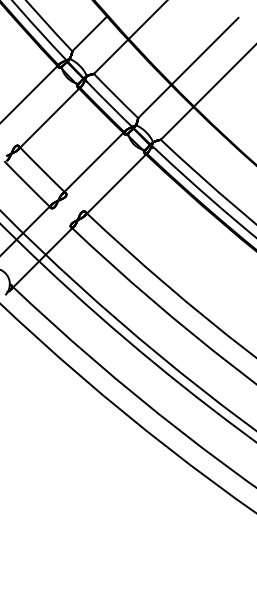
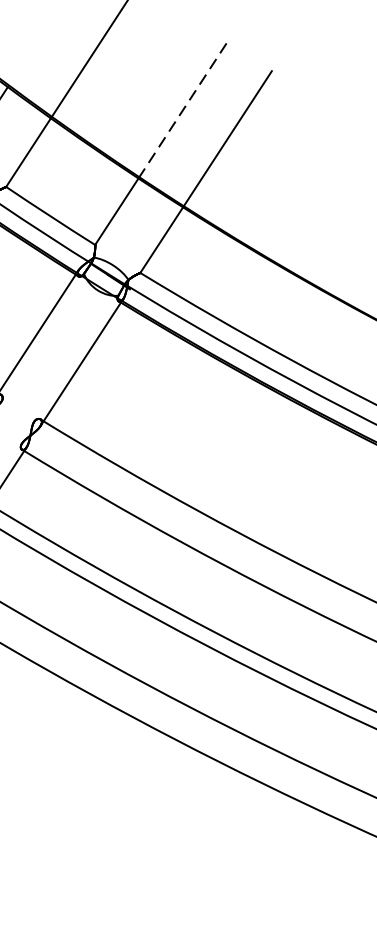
line: (204, 51) -> (182, 110), solid -> dashed

